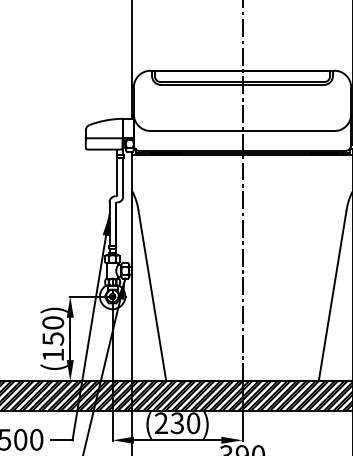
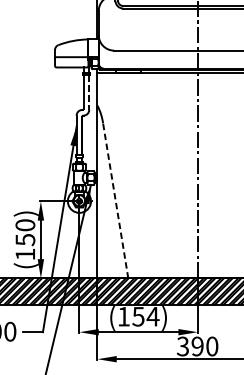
line: (123, 177) -> (89, 92), solid -> dashed
line: (152, 295) -> (115, 200), solid -> dashed
text: (177, 423) -> (138, 316), (230) -> (154)

